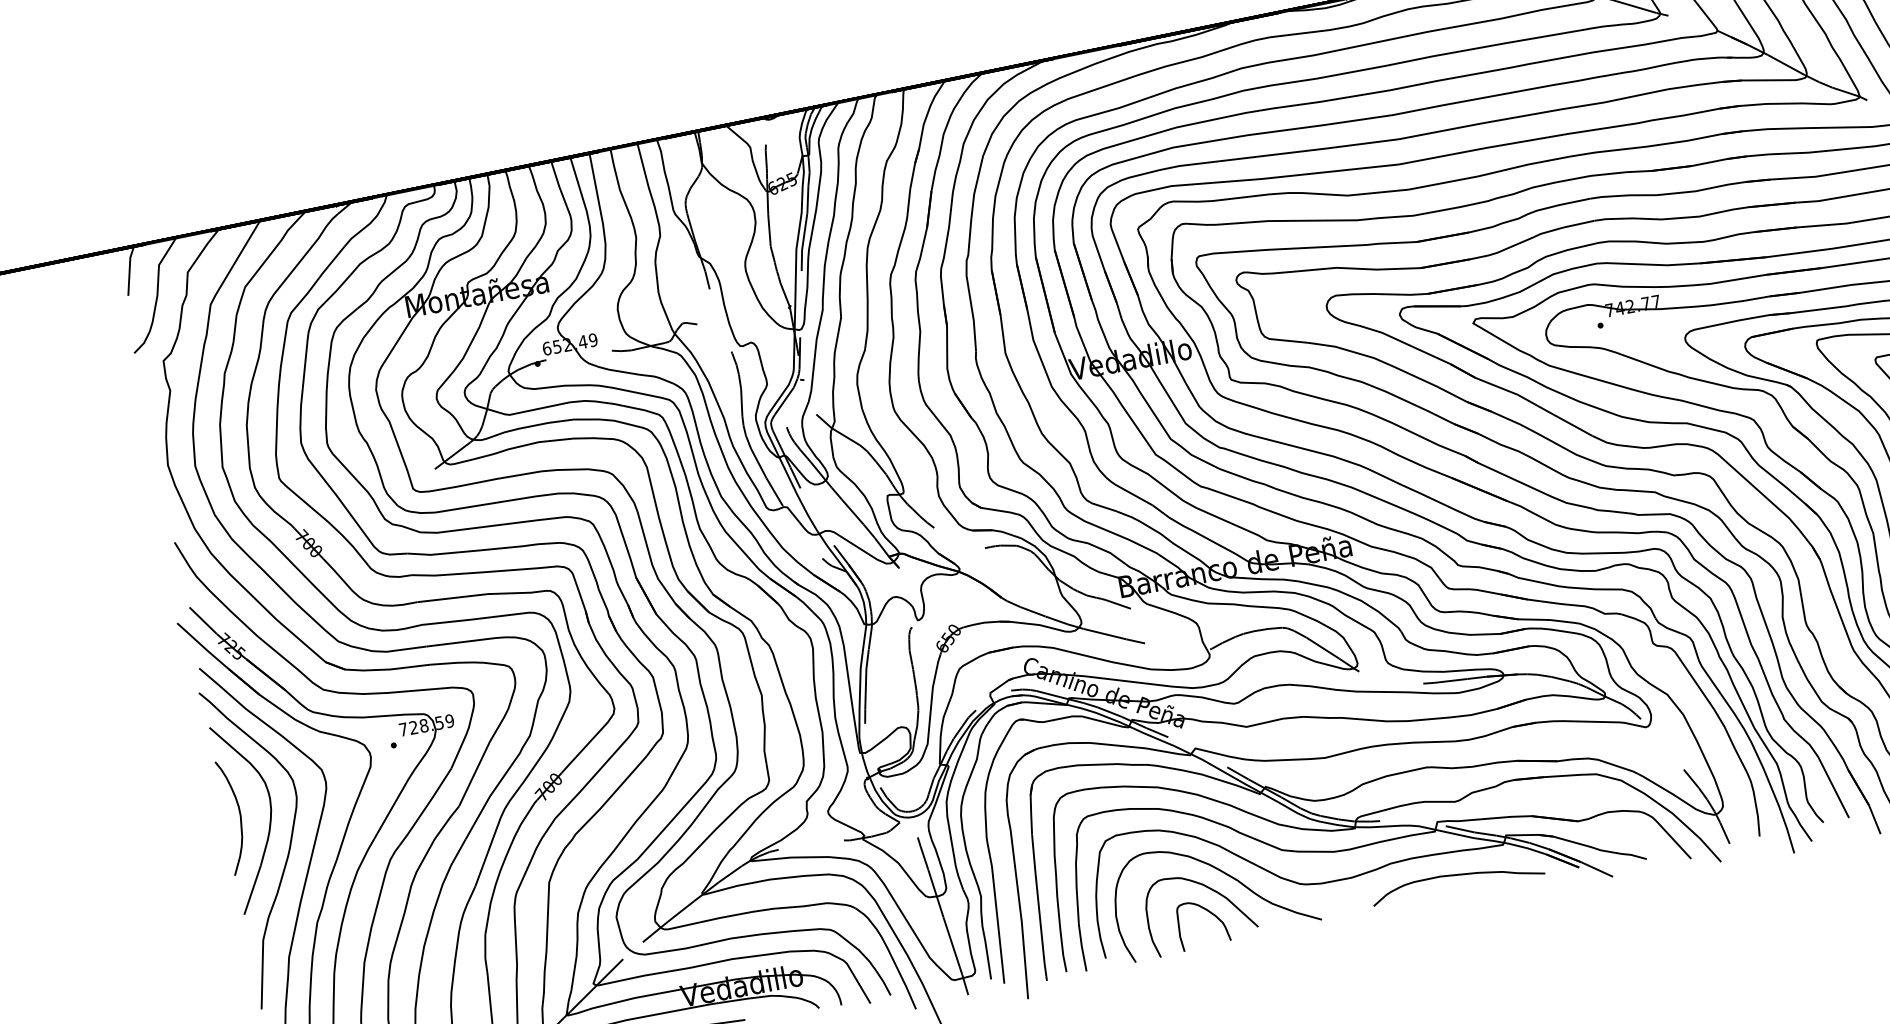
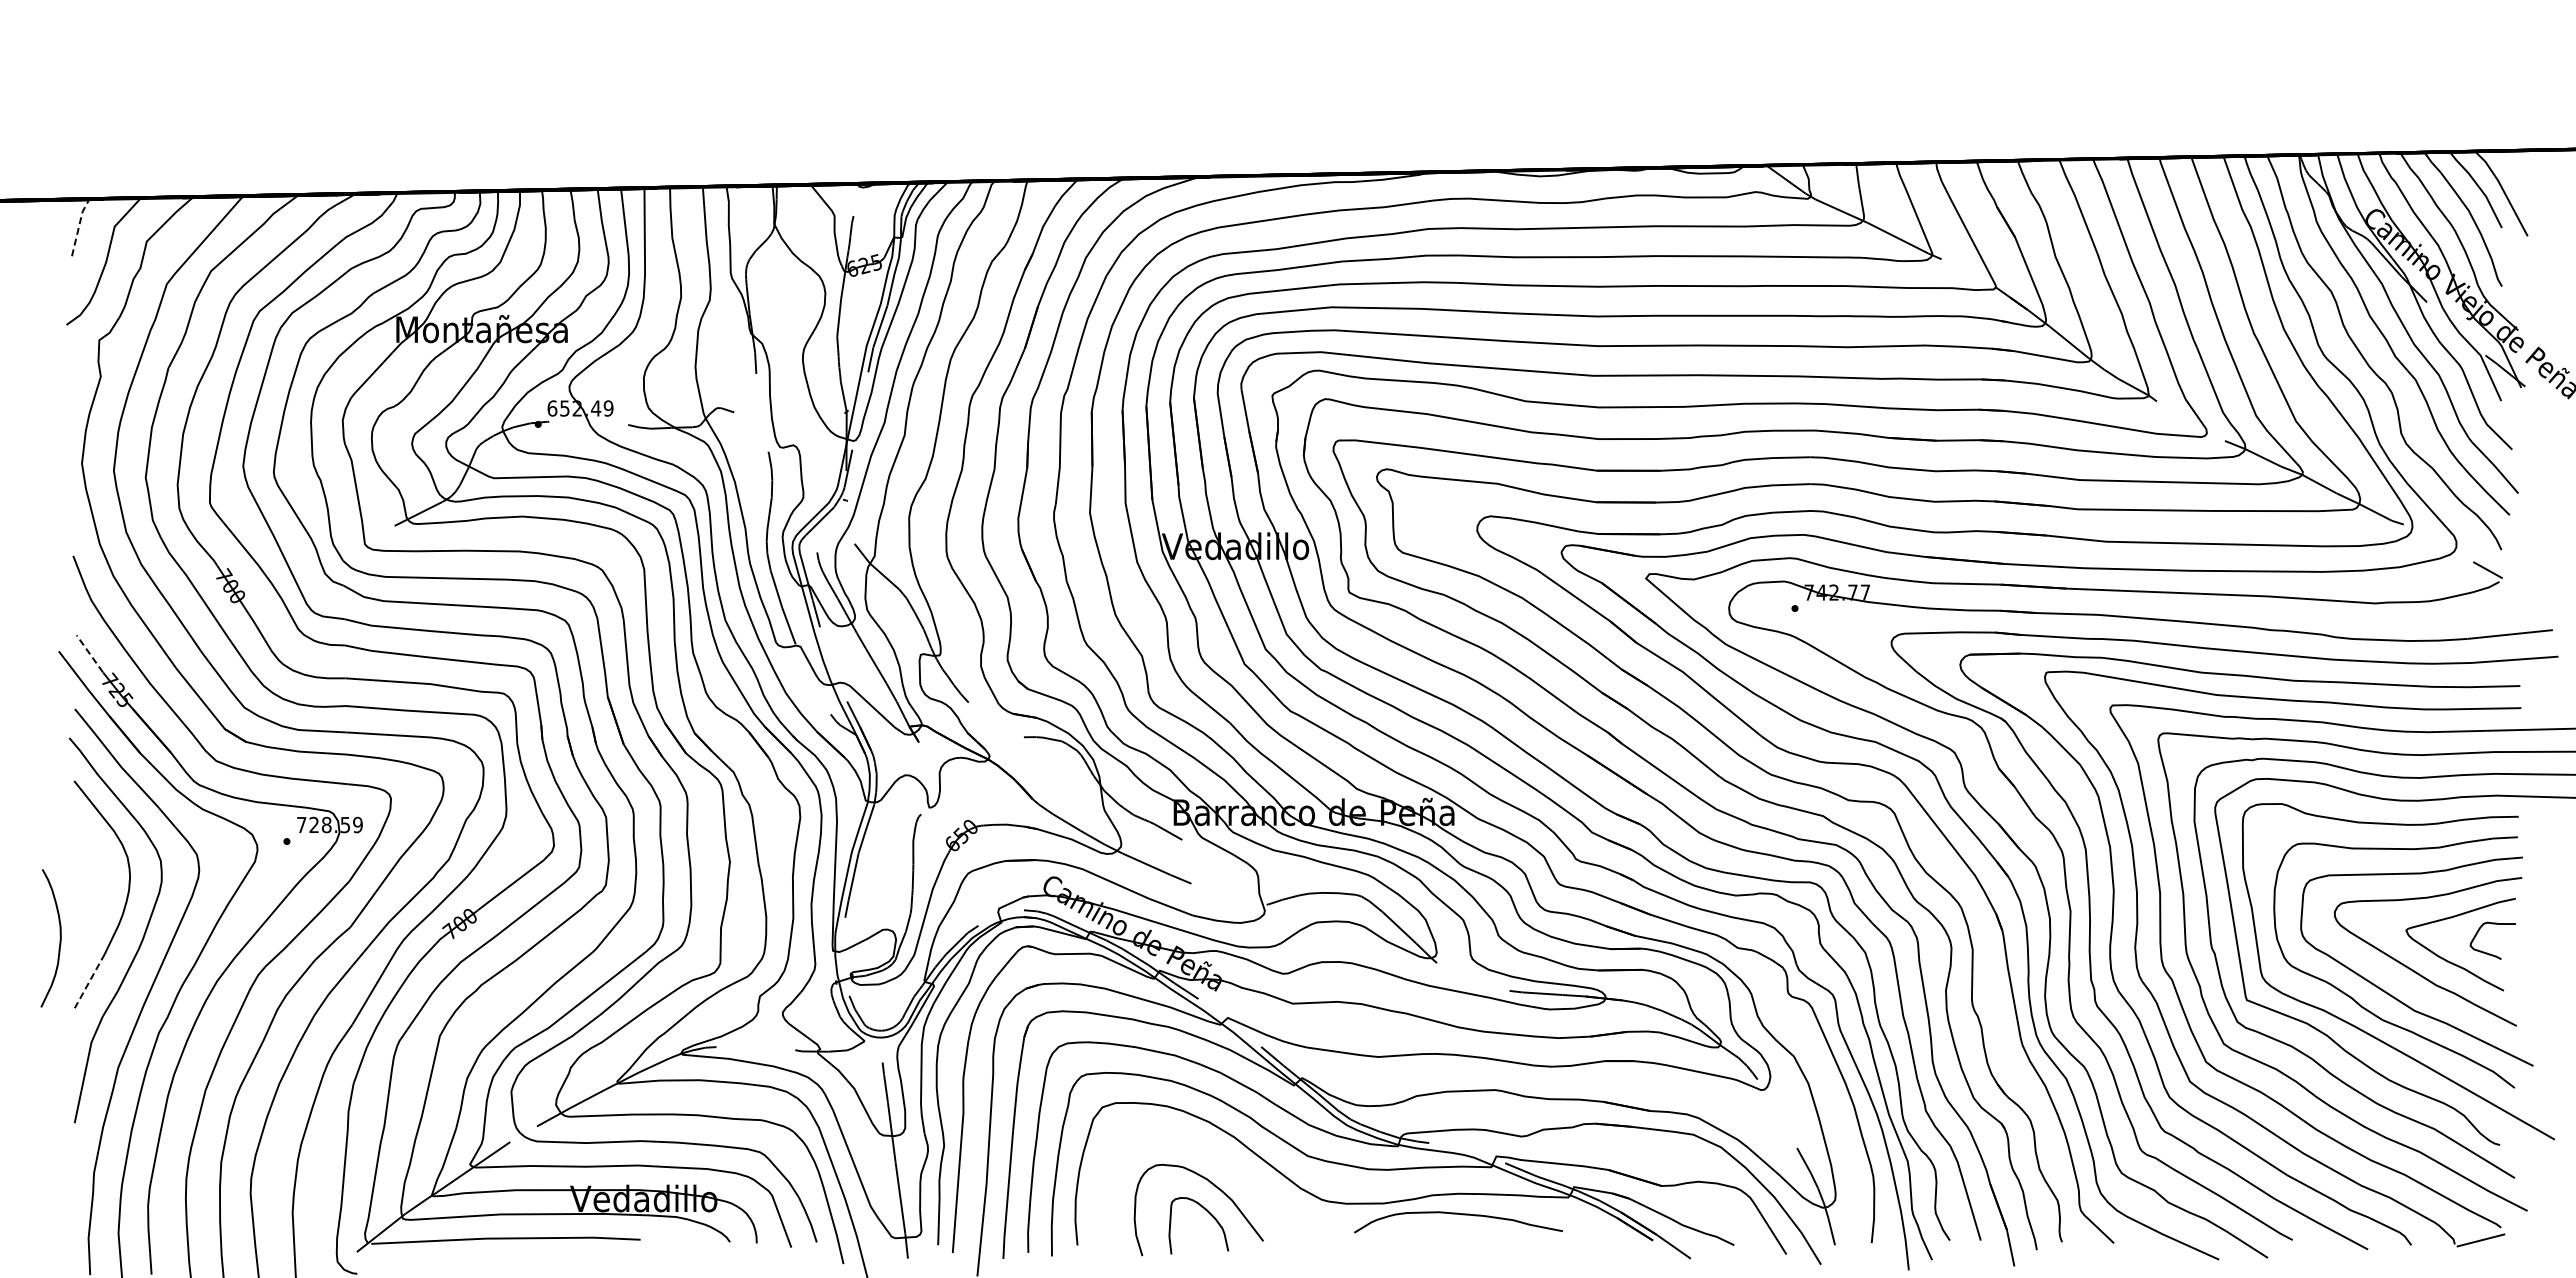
line: (130, 270) -> (79, 226), solid -> dashed
line: (202, 620) -> (89, 653), solid -> dashed
curve: (239, 817) -> (59, 939), moved
curve: (1223, 873) -> (1233, 1170), removed
curve: (1456, 875) -> (1458, 1214), moved
line: (252, 890) -> (89, 981), solid -> dashed

